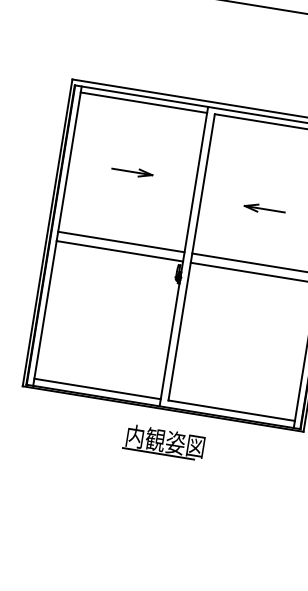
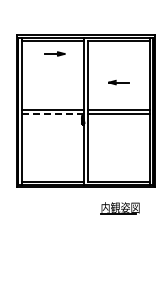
part: (132, 170) -> (54, 53), moved
line: (119, 252) -> (52, 114), solid -> dashed
part: (163, 442) -> (119, 208), moved

